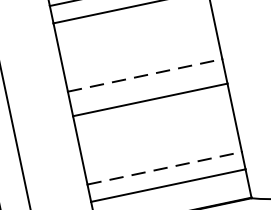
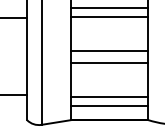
line: (144, 75) -> (109, 50), dashed -> solid
line: (164, 169) -> (109, 97), dashed -> solid

